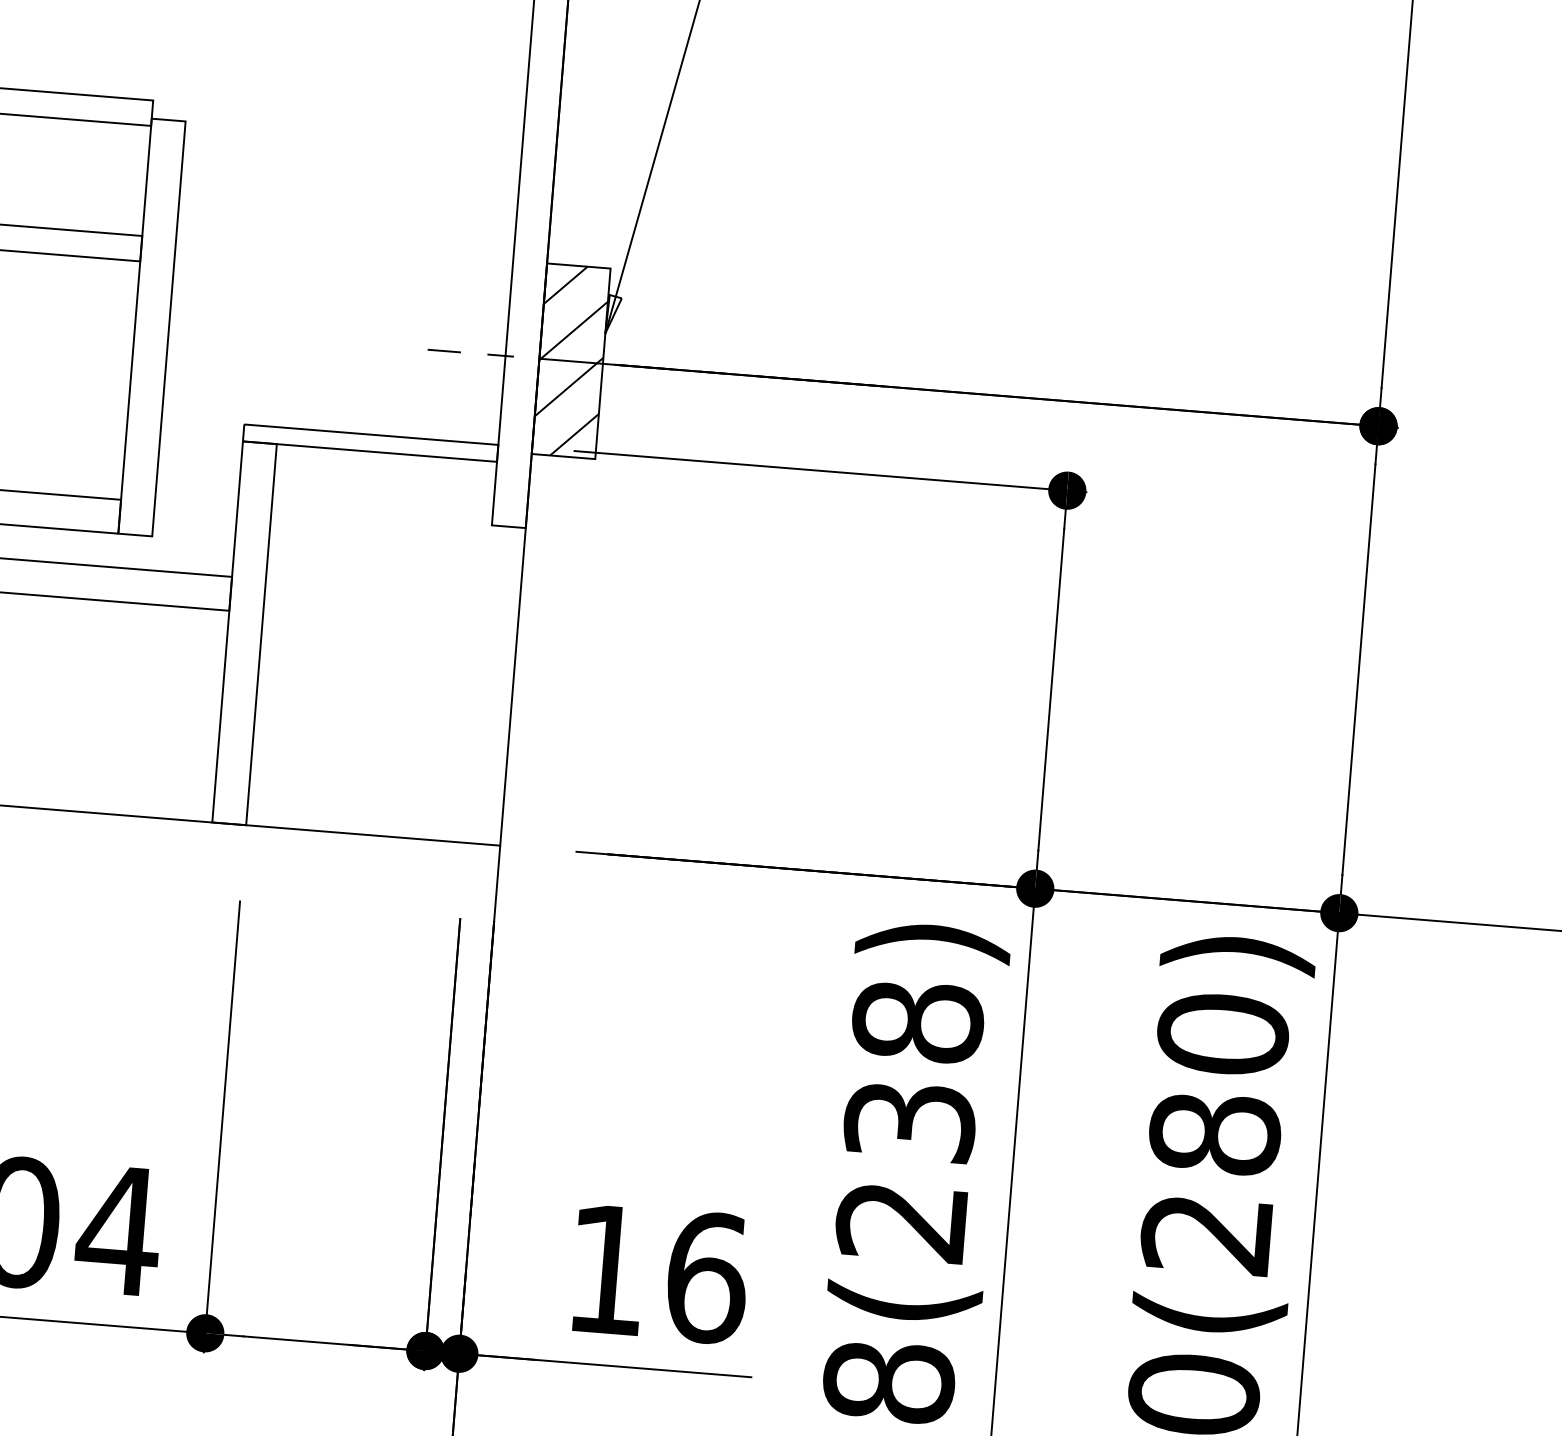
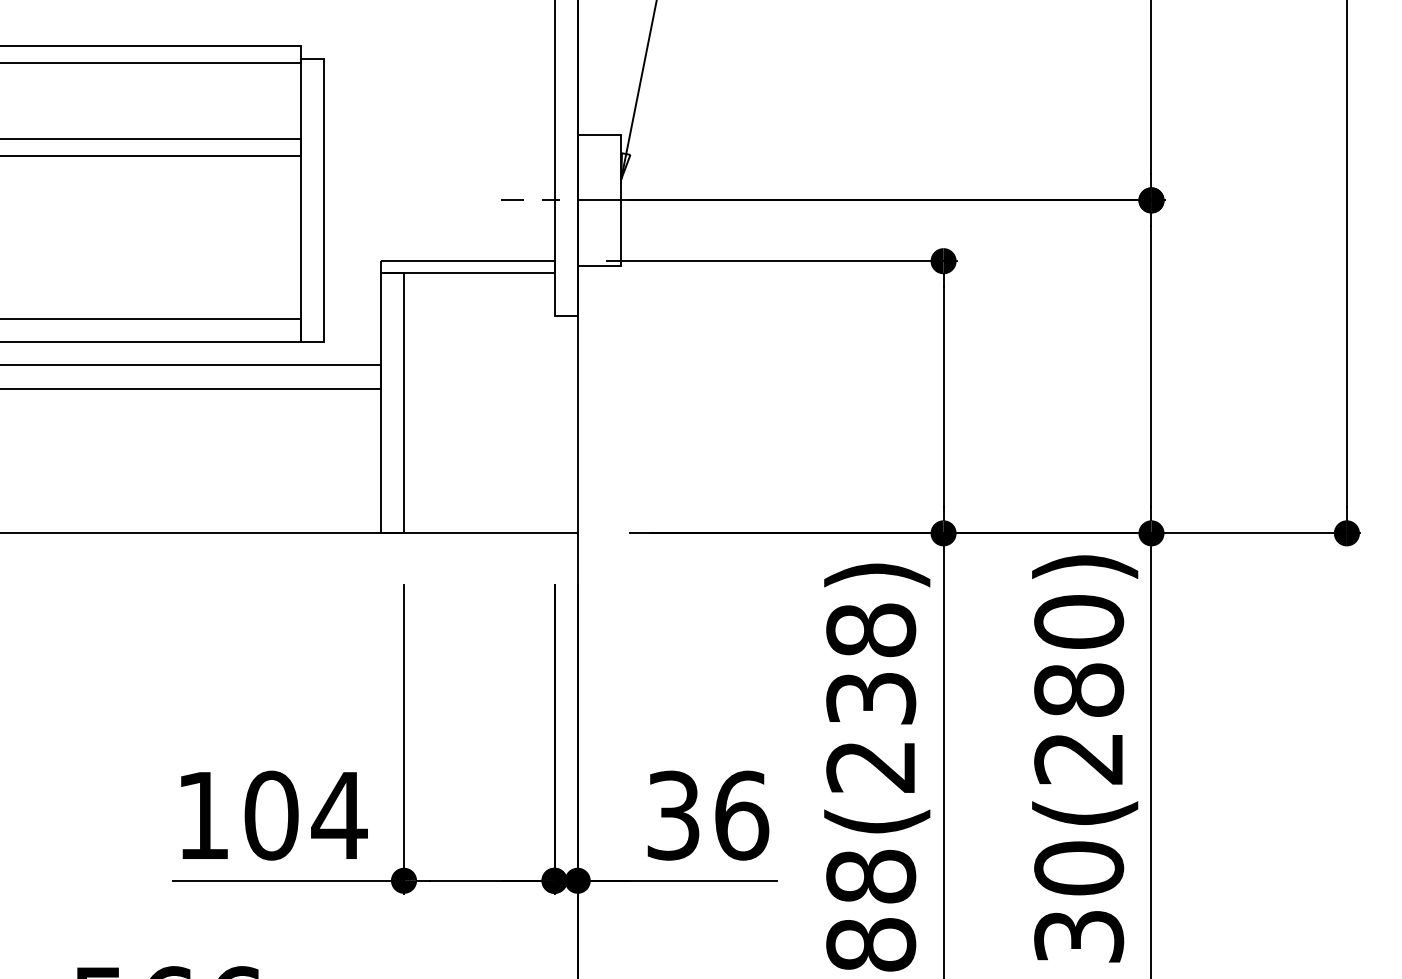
hatch: (571, 361) -> (599, 200), removed
text: (607, 1269) -> (673, 815), 16 -> 36

